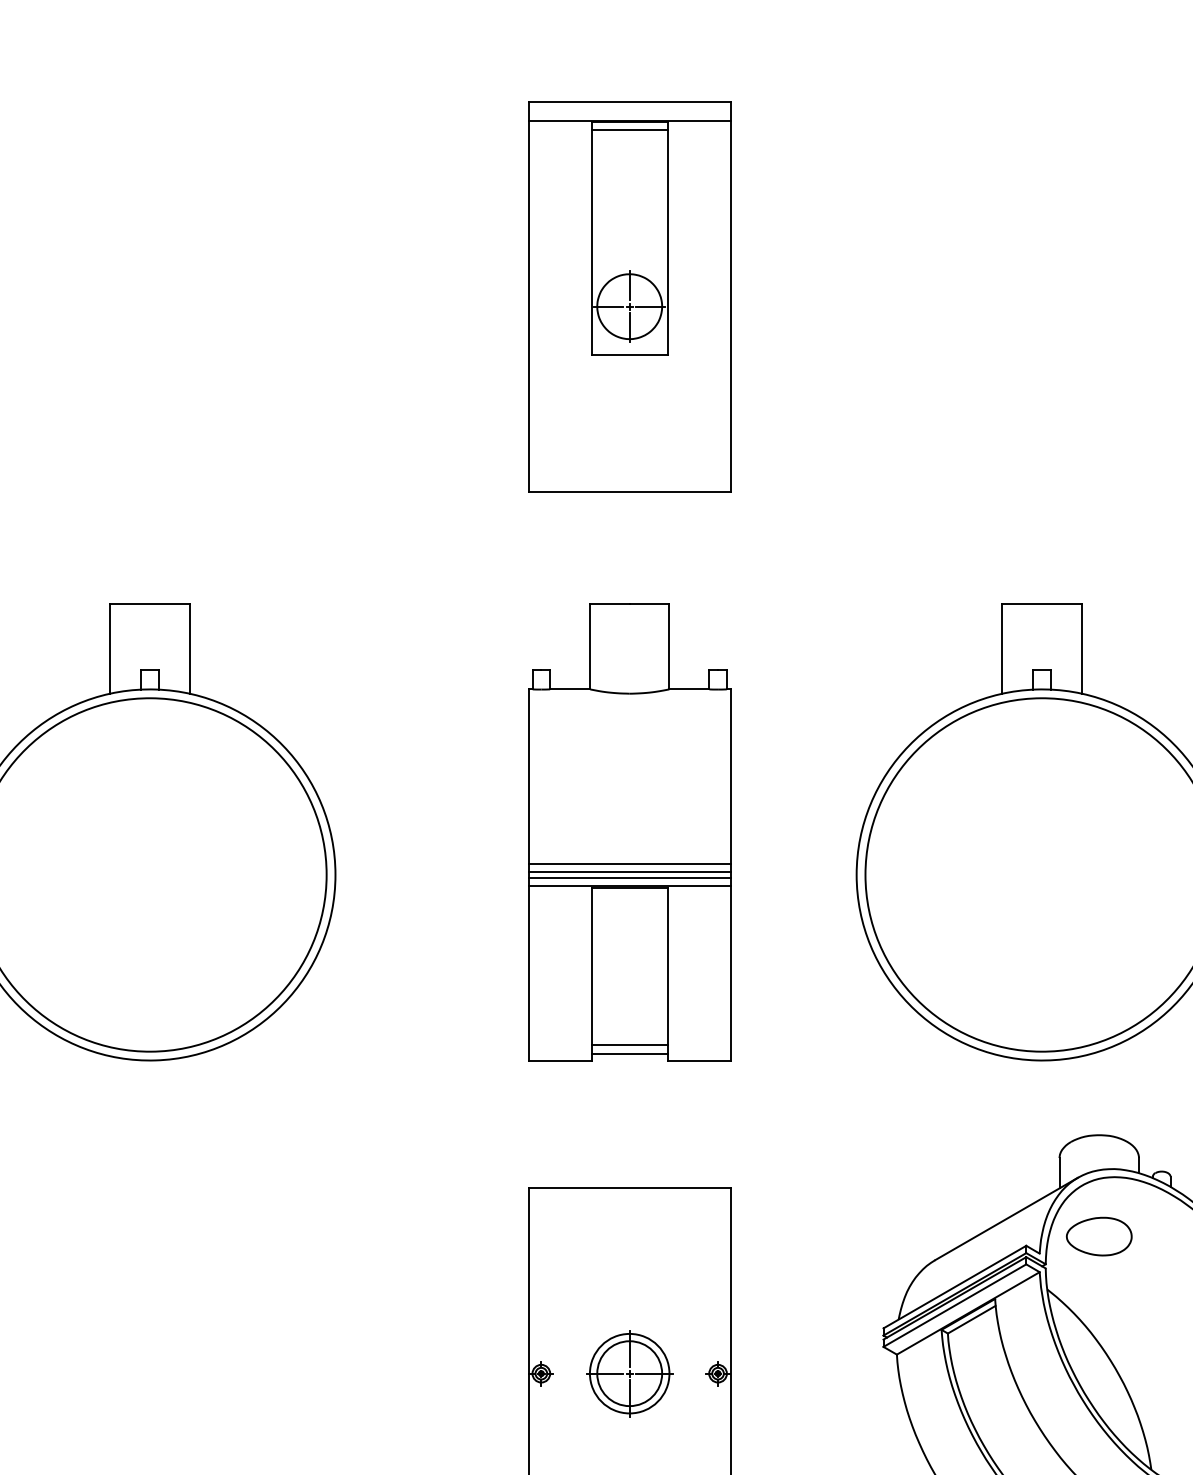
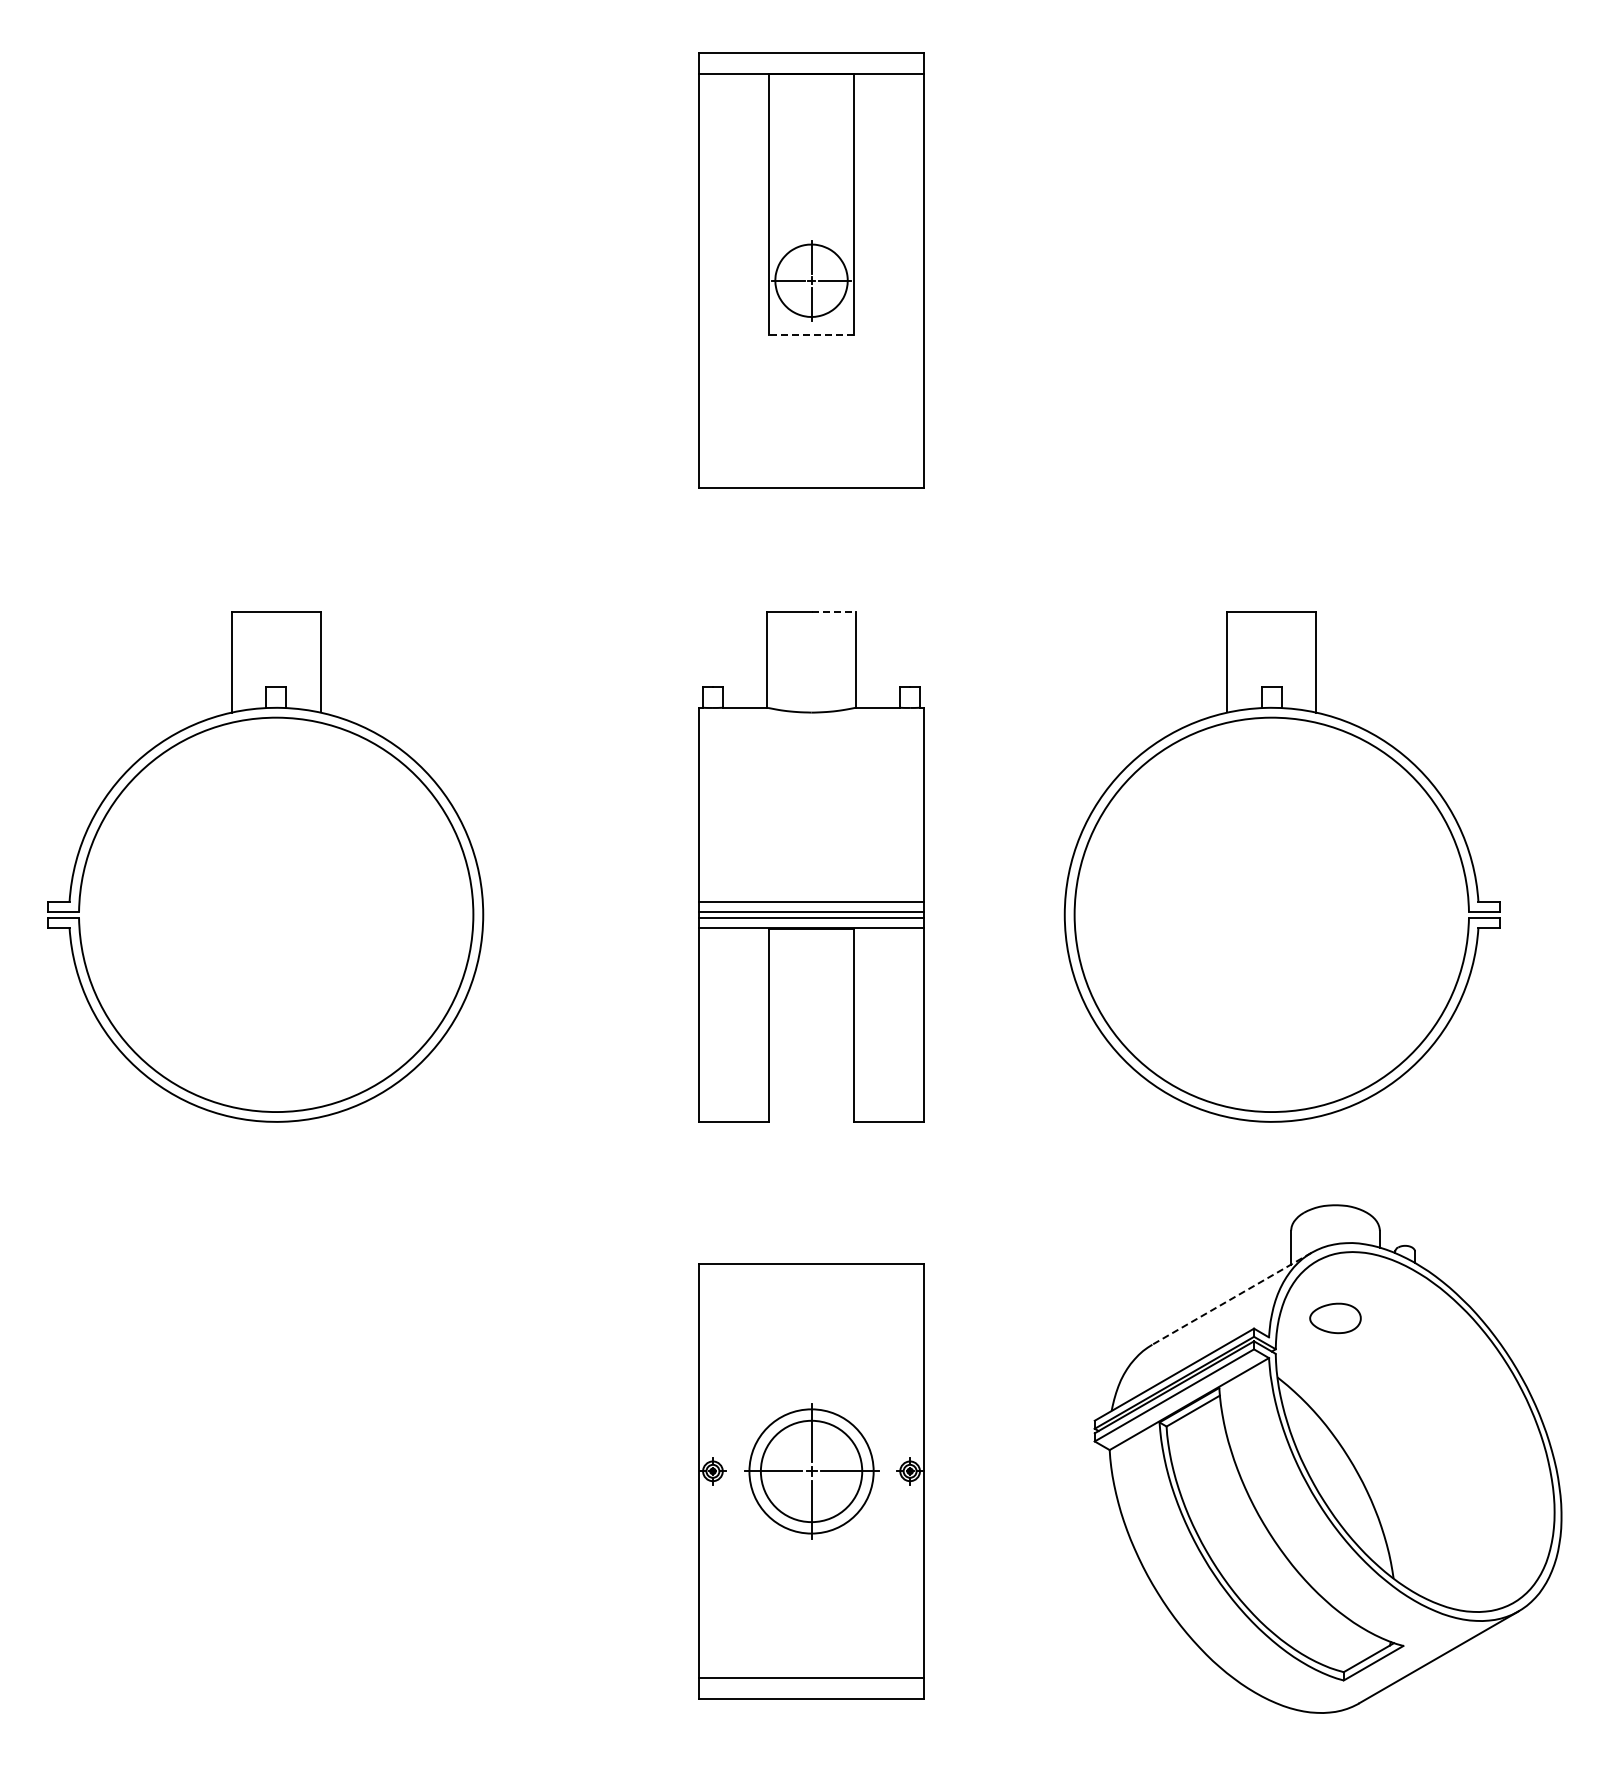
line: (629, 130) -> (811, 84), removed
line: (629, 354) -> (811, 334), solid -> dashed
line: (650, 603) -> (834, 612), solid -> dashed
line: (629, 1044) -> (811, 1104), removed
line: (629, 1053) -> (811, 1114), removed
line: (1006, 1218) -> (1232, 1298), solid -> dashed
part: (1099, 1236) -> (1335, 1318), size x0.7
part: (629, 1372) -> (811, 1470), size x1.4

